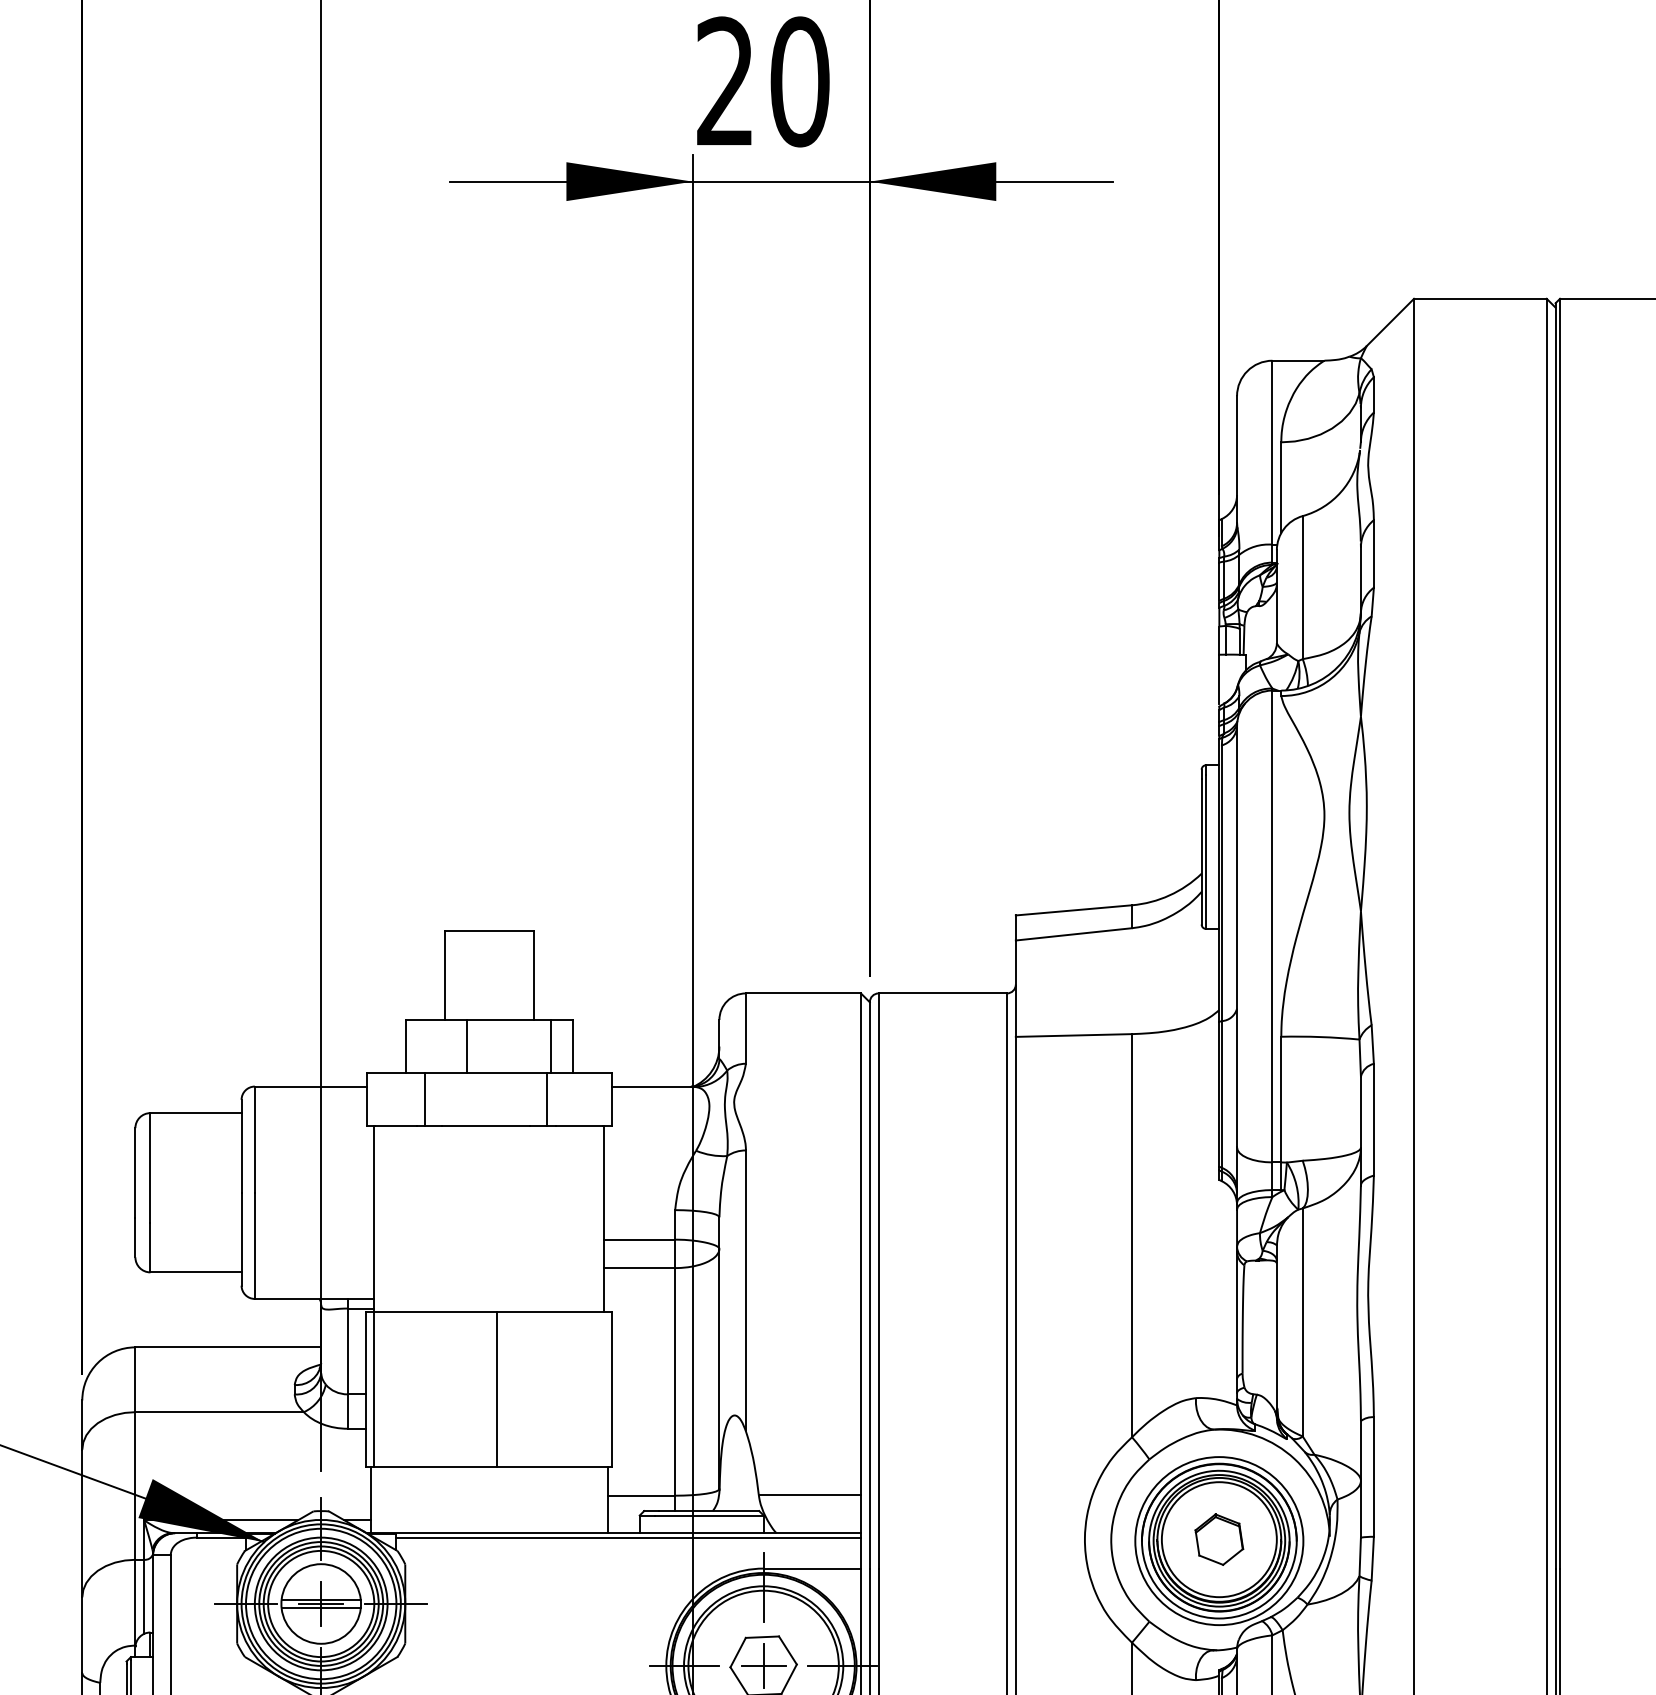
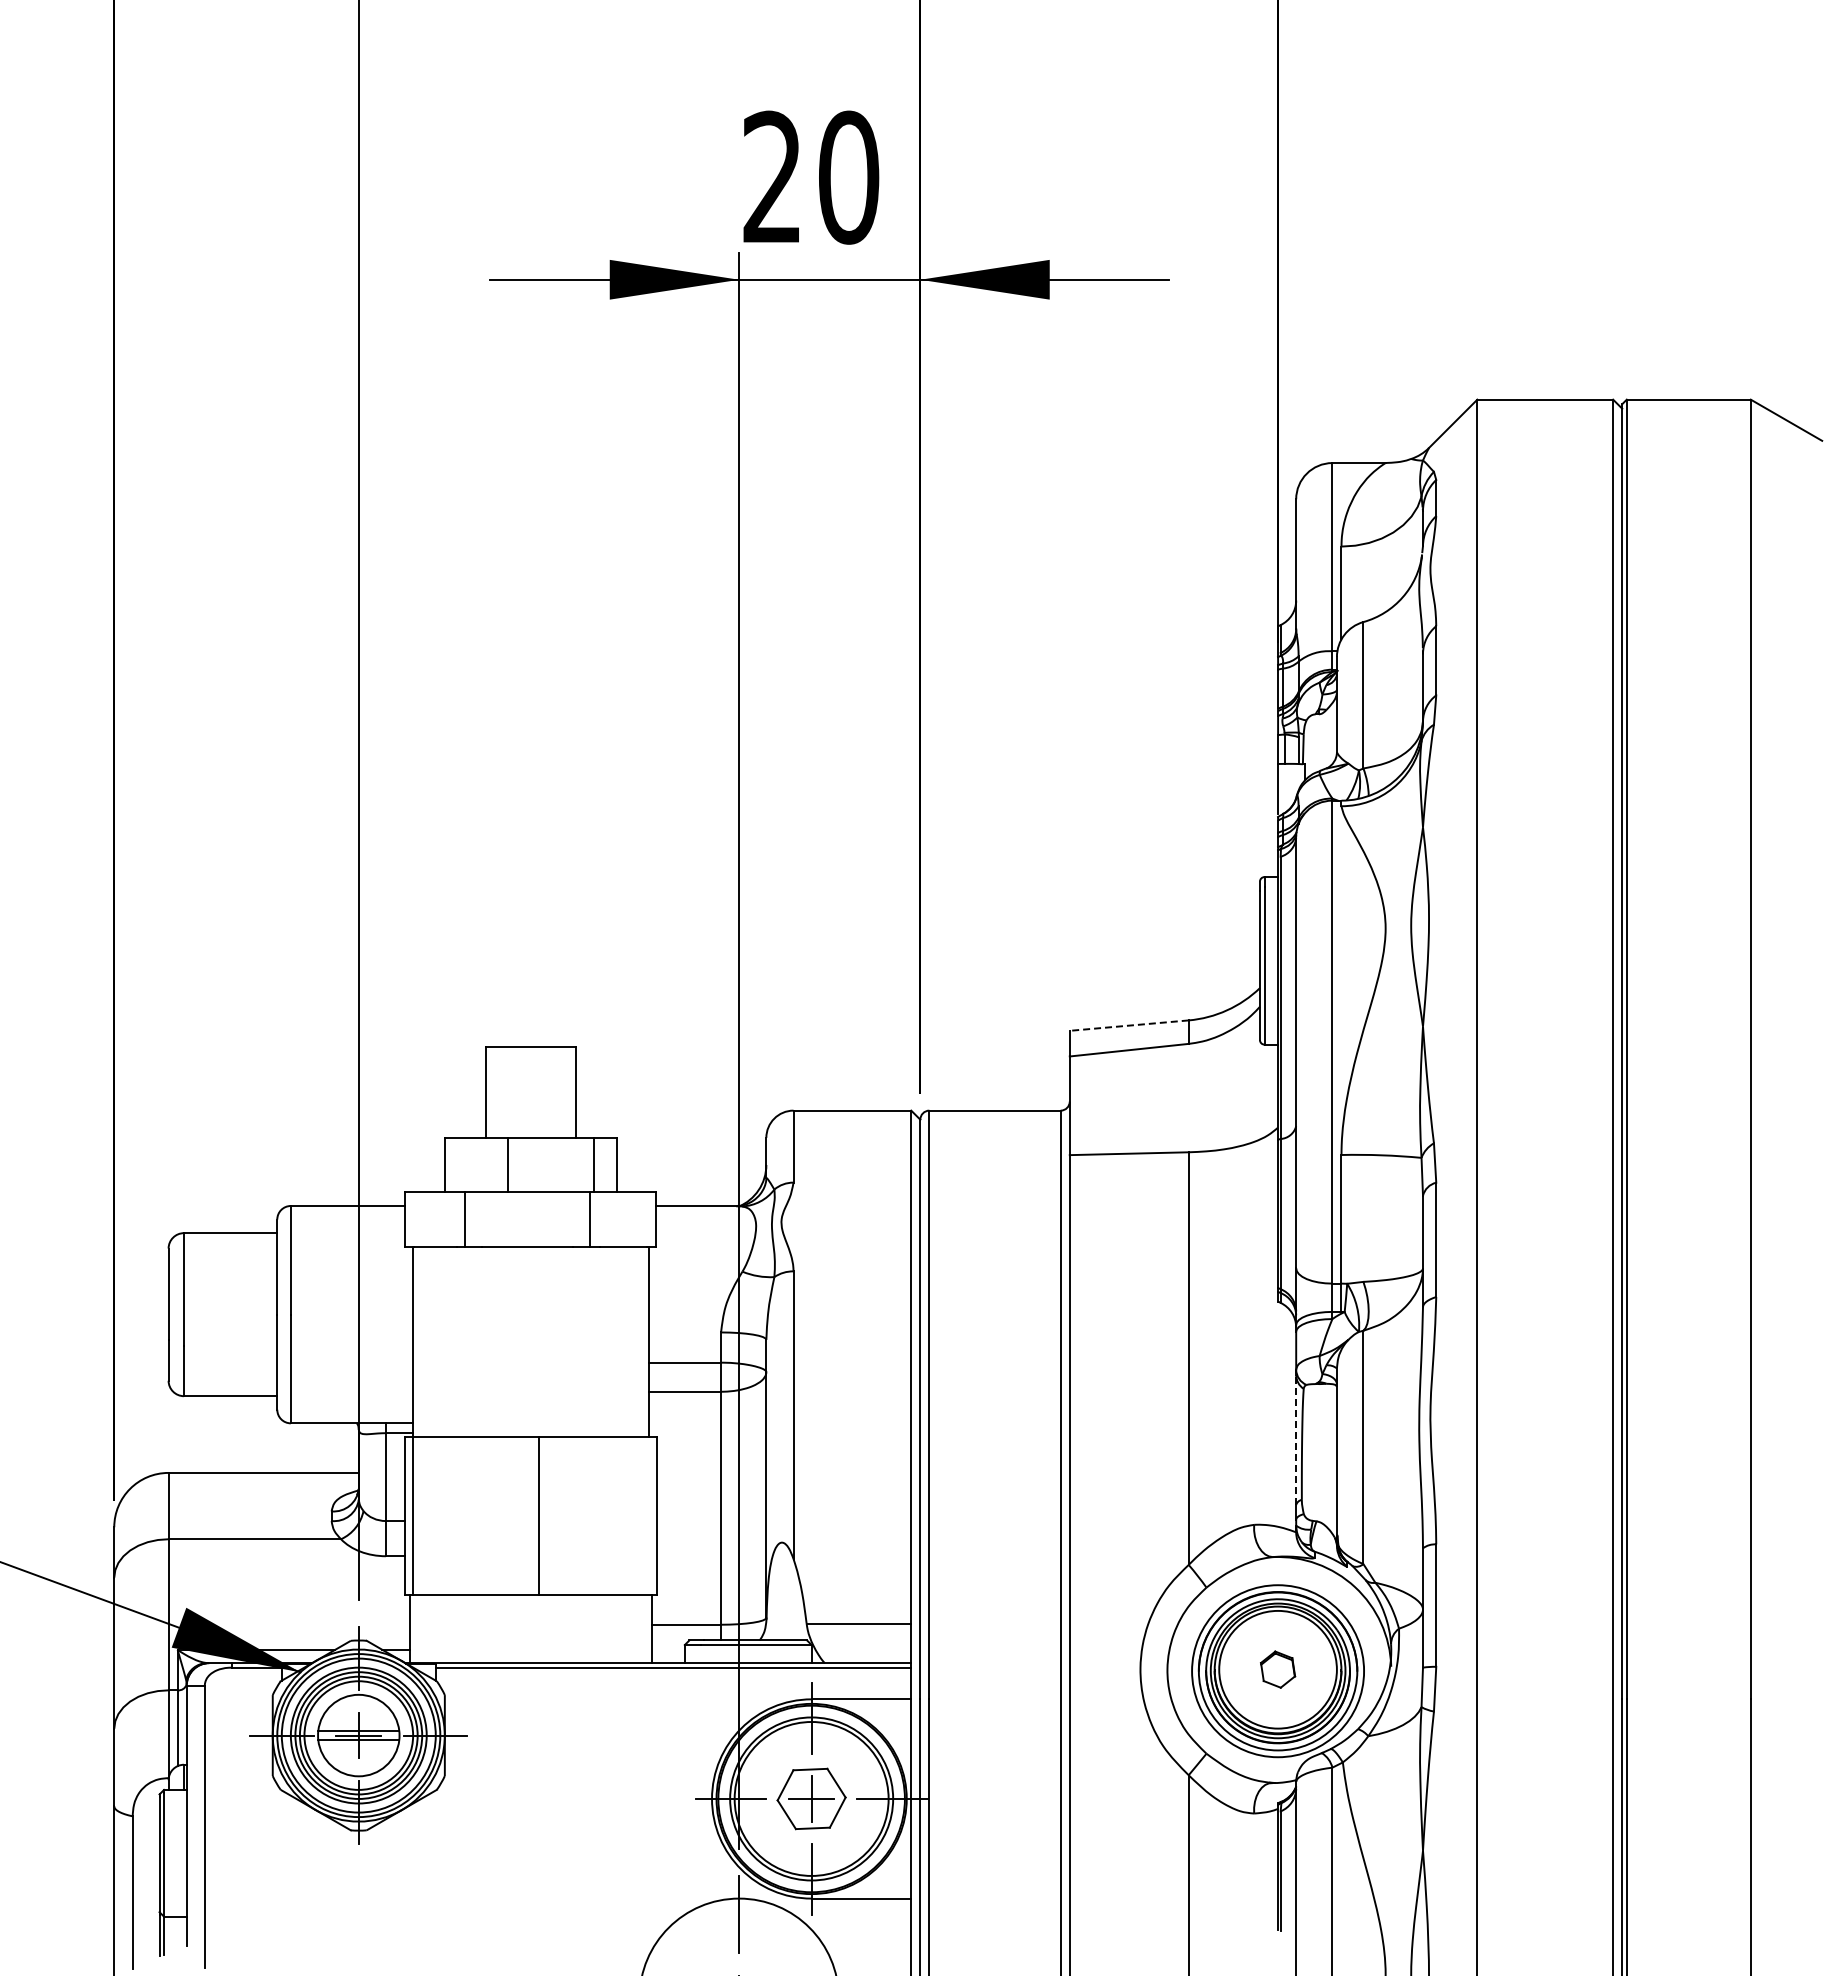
line: (1074, 910) -> (1129, 1025), solid -> dashed
line: (1237, 1315) -> (1296, 1440), solid -> dashed
part: (1218, 1539) -> (1277, 1669), size x0.7

